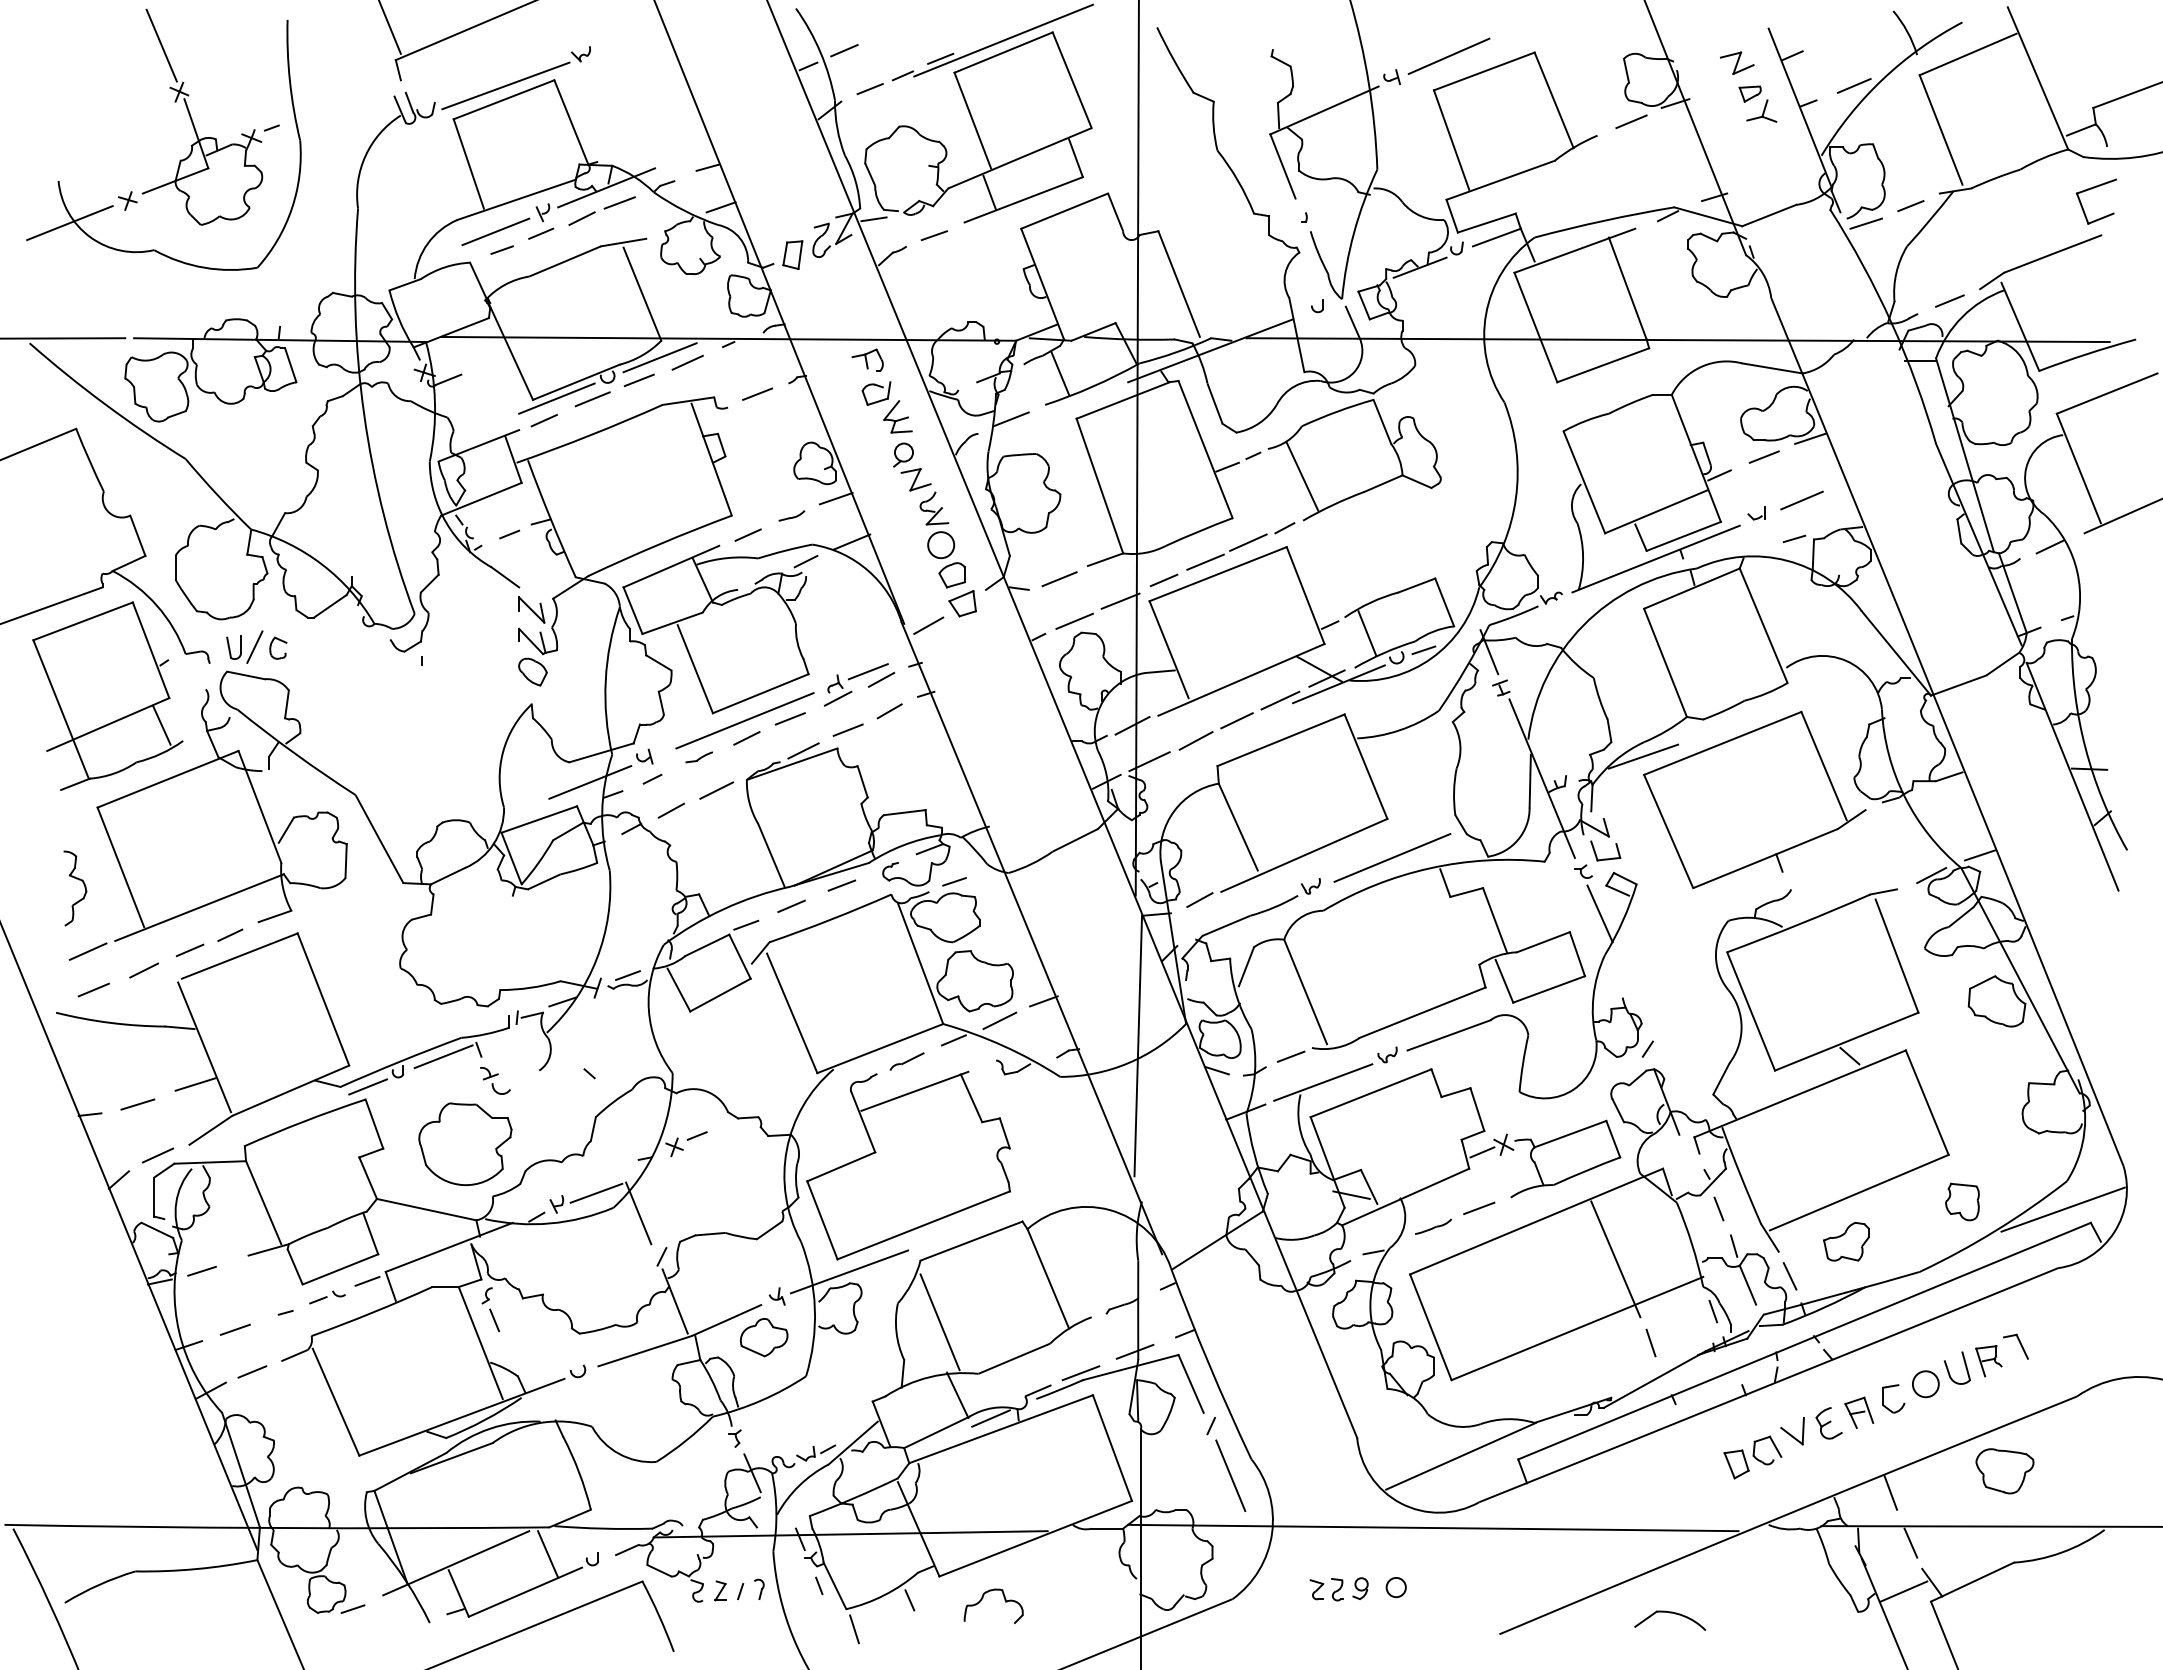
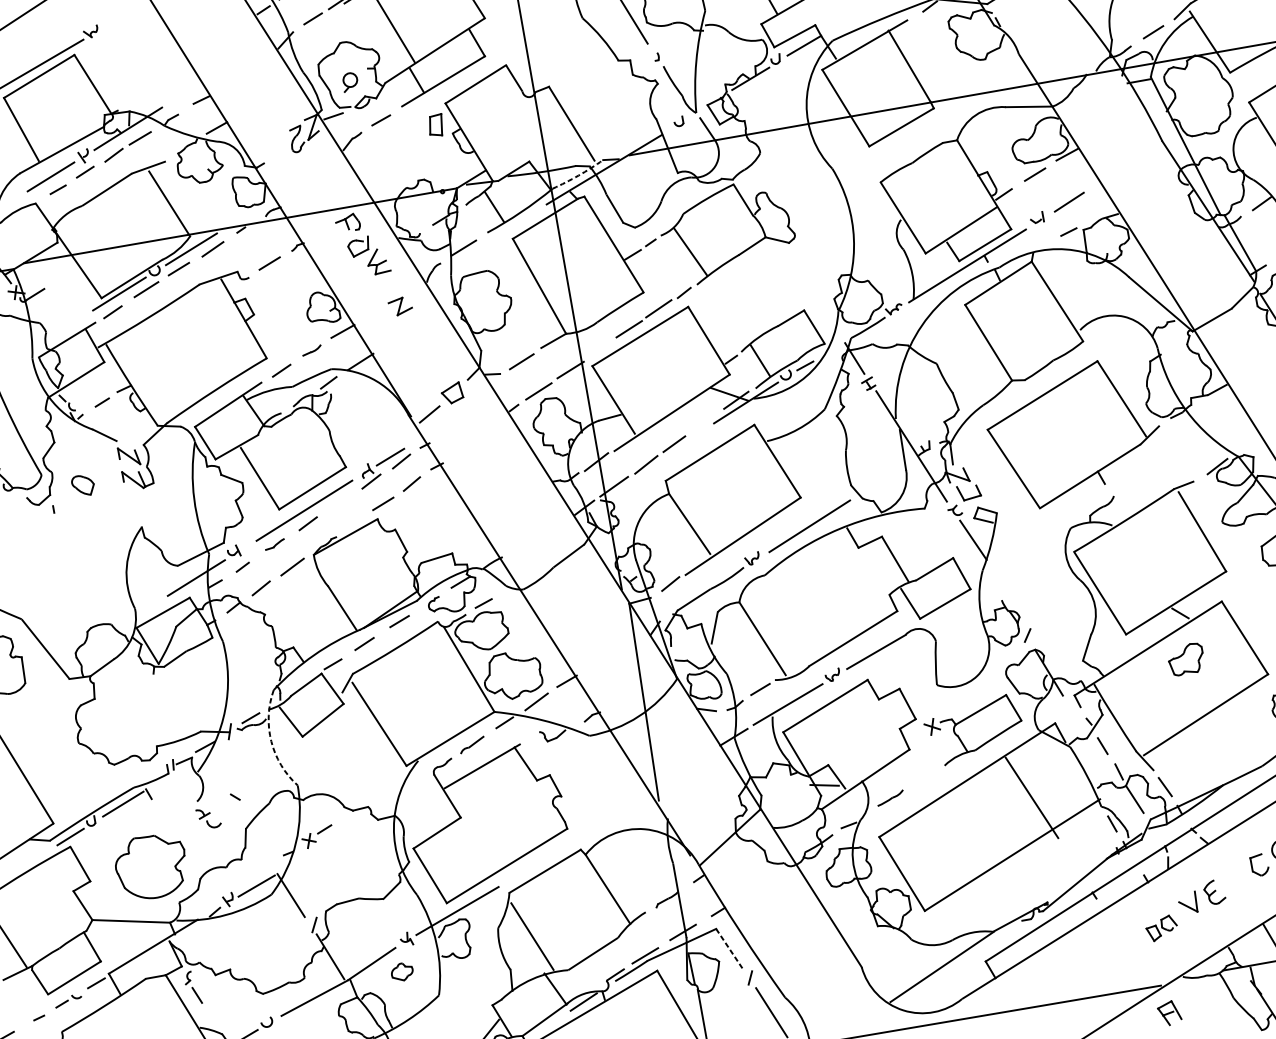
part: (792, 254) -> (435, 125), moved
arc: (1175, 352) -> (578, 175), solid -> dashed
part: (903, 454) -> (350, 81), moved
part: (942, 539) -> (428, 347), removed
line: (1163, 580) -> (600, 348), removed
part: (532, 671) -> (82, 485), moved
line: (1280, 700) -> (704, 423), removed
line: (789, 718) -> (337, 503), removed
line: (803, 750) -> (352, 525), removed
line: (1643, 756) -> (984, 416), removed
line: (1980, 855) -> (1251, 444), removed
arc: (648, 1010) -> (271, 741), solid -> dashed
part: (495, 1080) -> (208, 818), moved
line: (1482, 1152) -> (917, 735), removed
line: (1479, 1208) -> (922, 778), removed
part: (1846, 1241) -> (1186, 659), moved
part: (763, 1337) -> (401, 971), size x0.6
line: (1650, 1342) -> (1069, 855), removed
line: (1191, 1383) -> (729, 948), solid -> dashed
part: (1859, 1412) -> (1169, 1013), moved
part: (1752, 1457) -> (1161, 928), size x0.7

